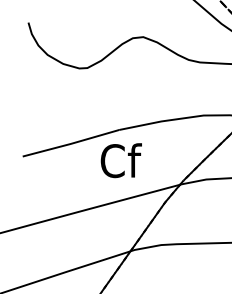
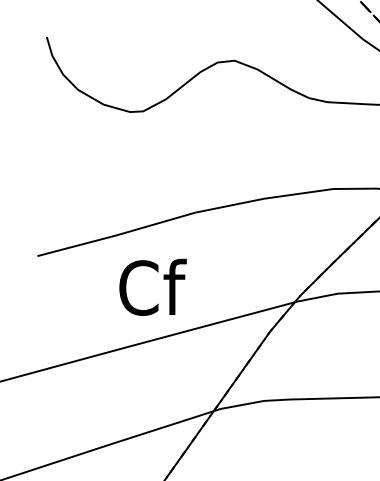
text: (120, 160) -> (151, 287), moved

